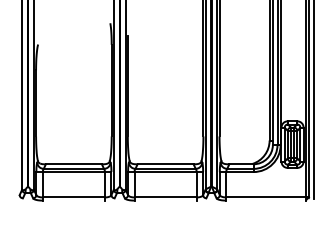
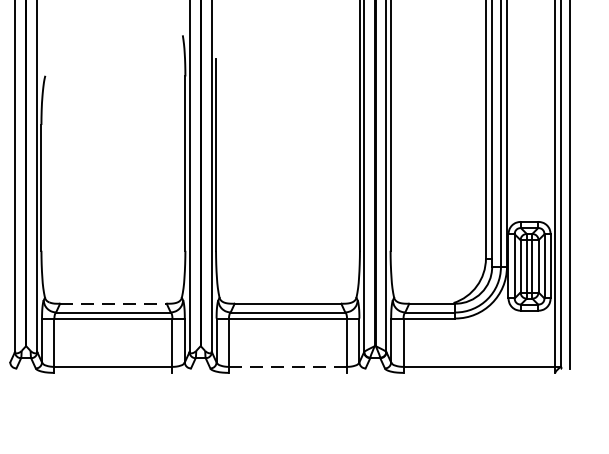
line: (74, 164) -> (114, 304), solid -> dashed
line: (165, 197) -> (287, 366), solid -> dashed

